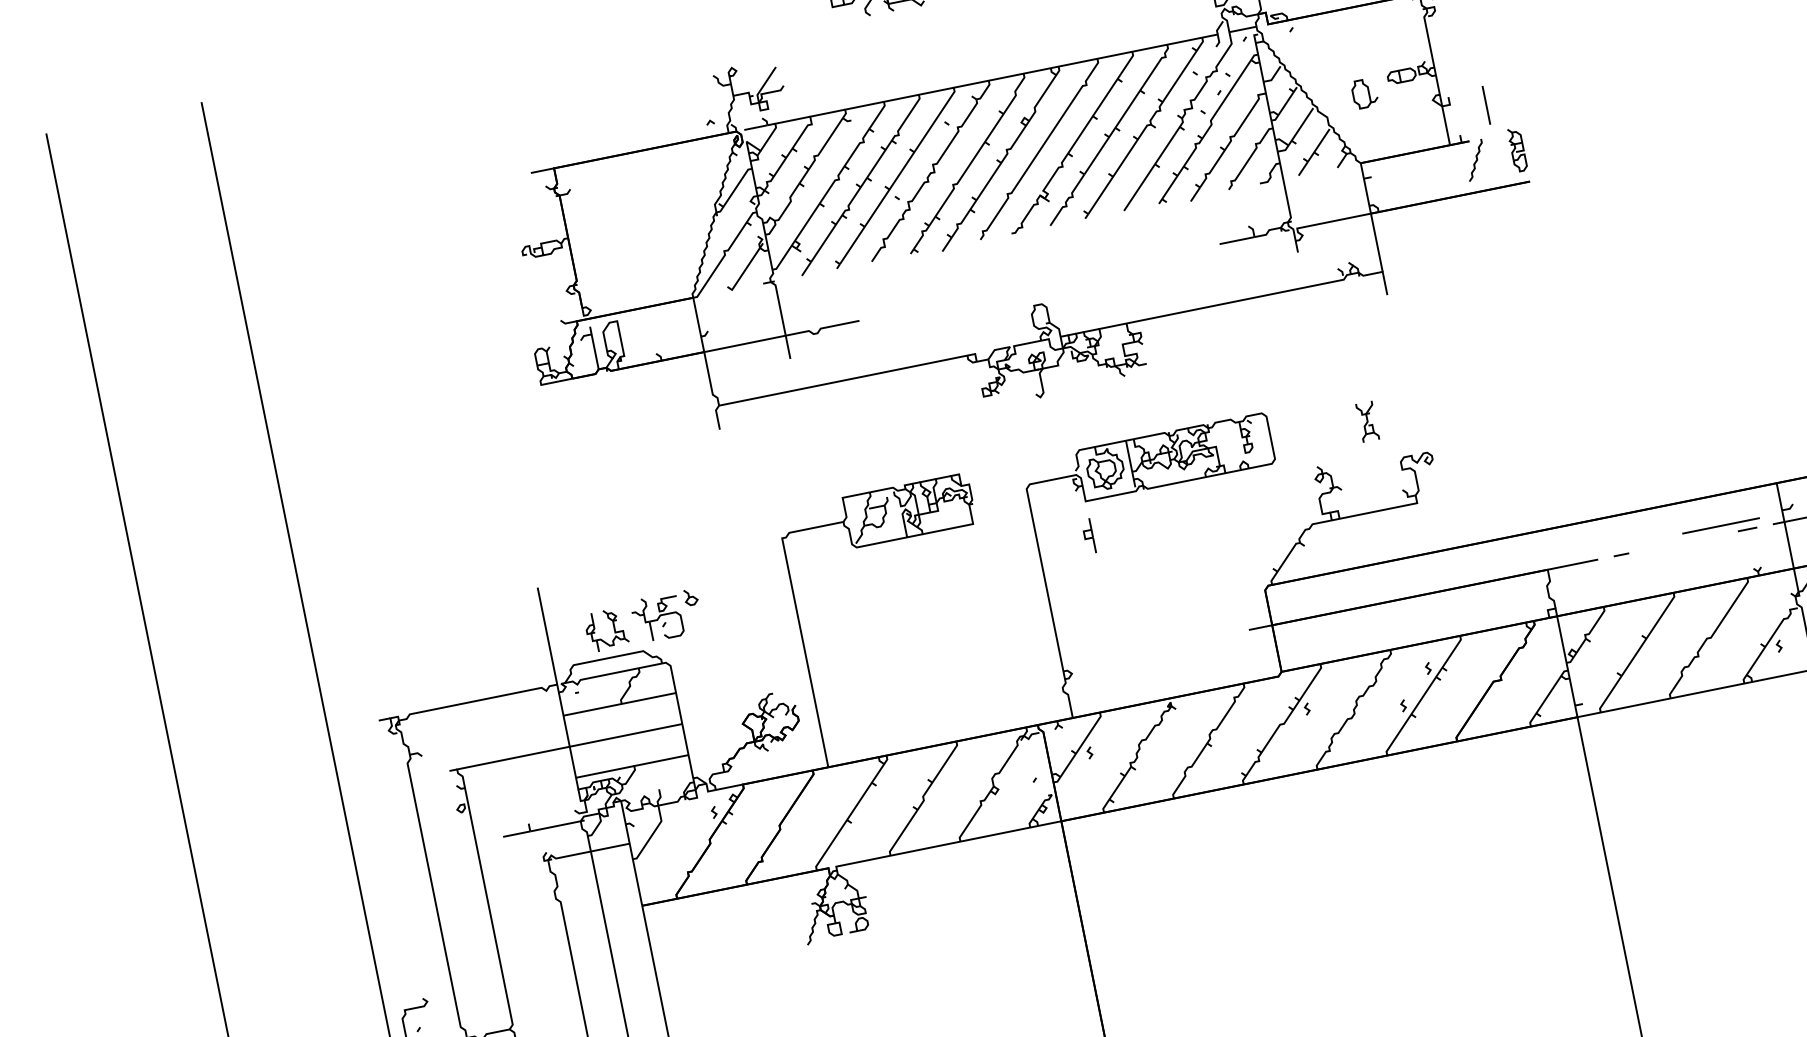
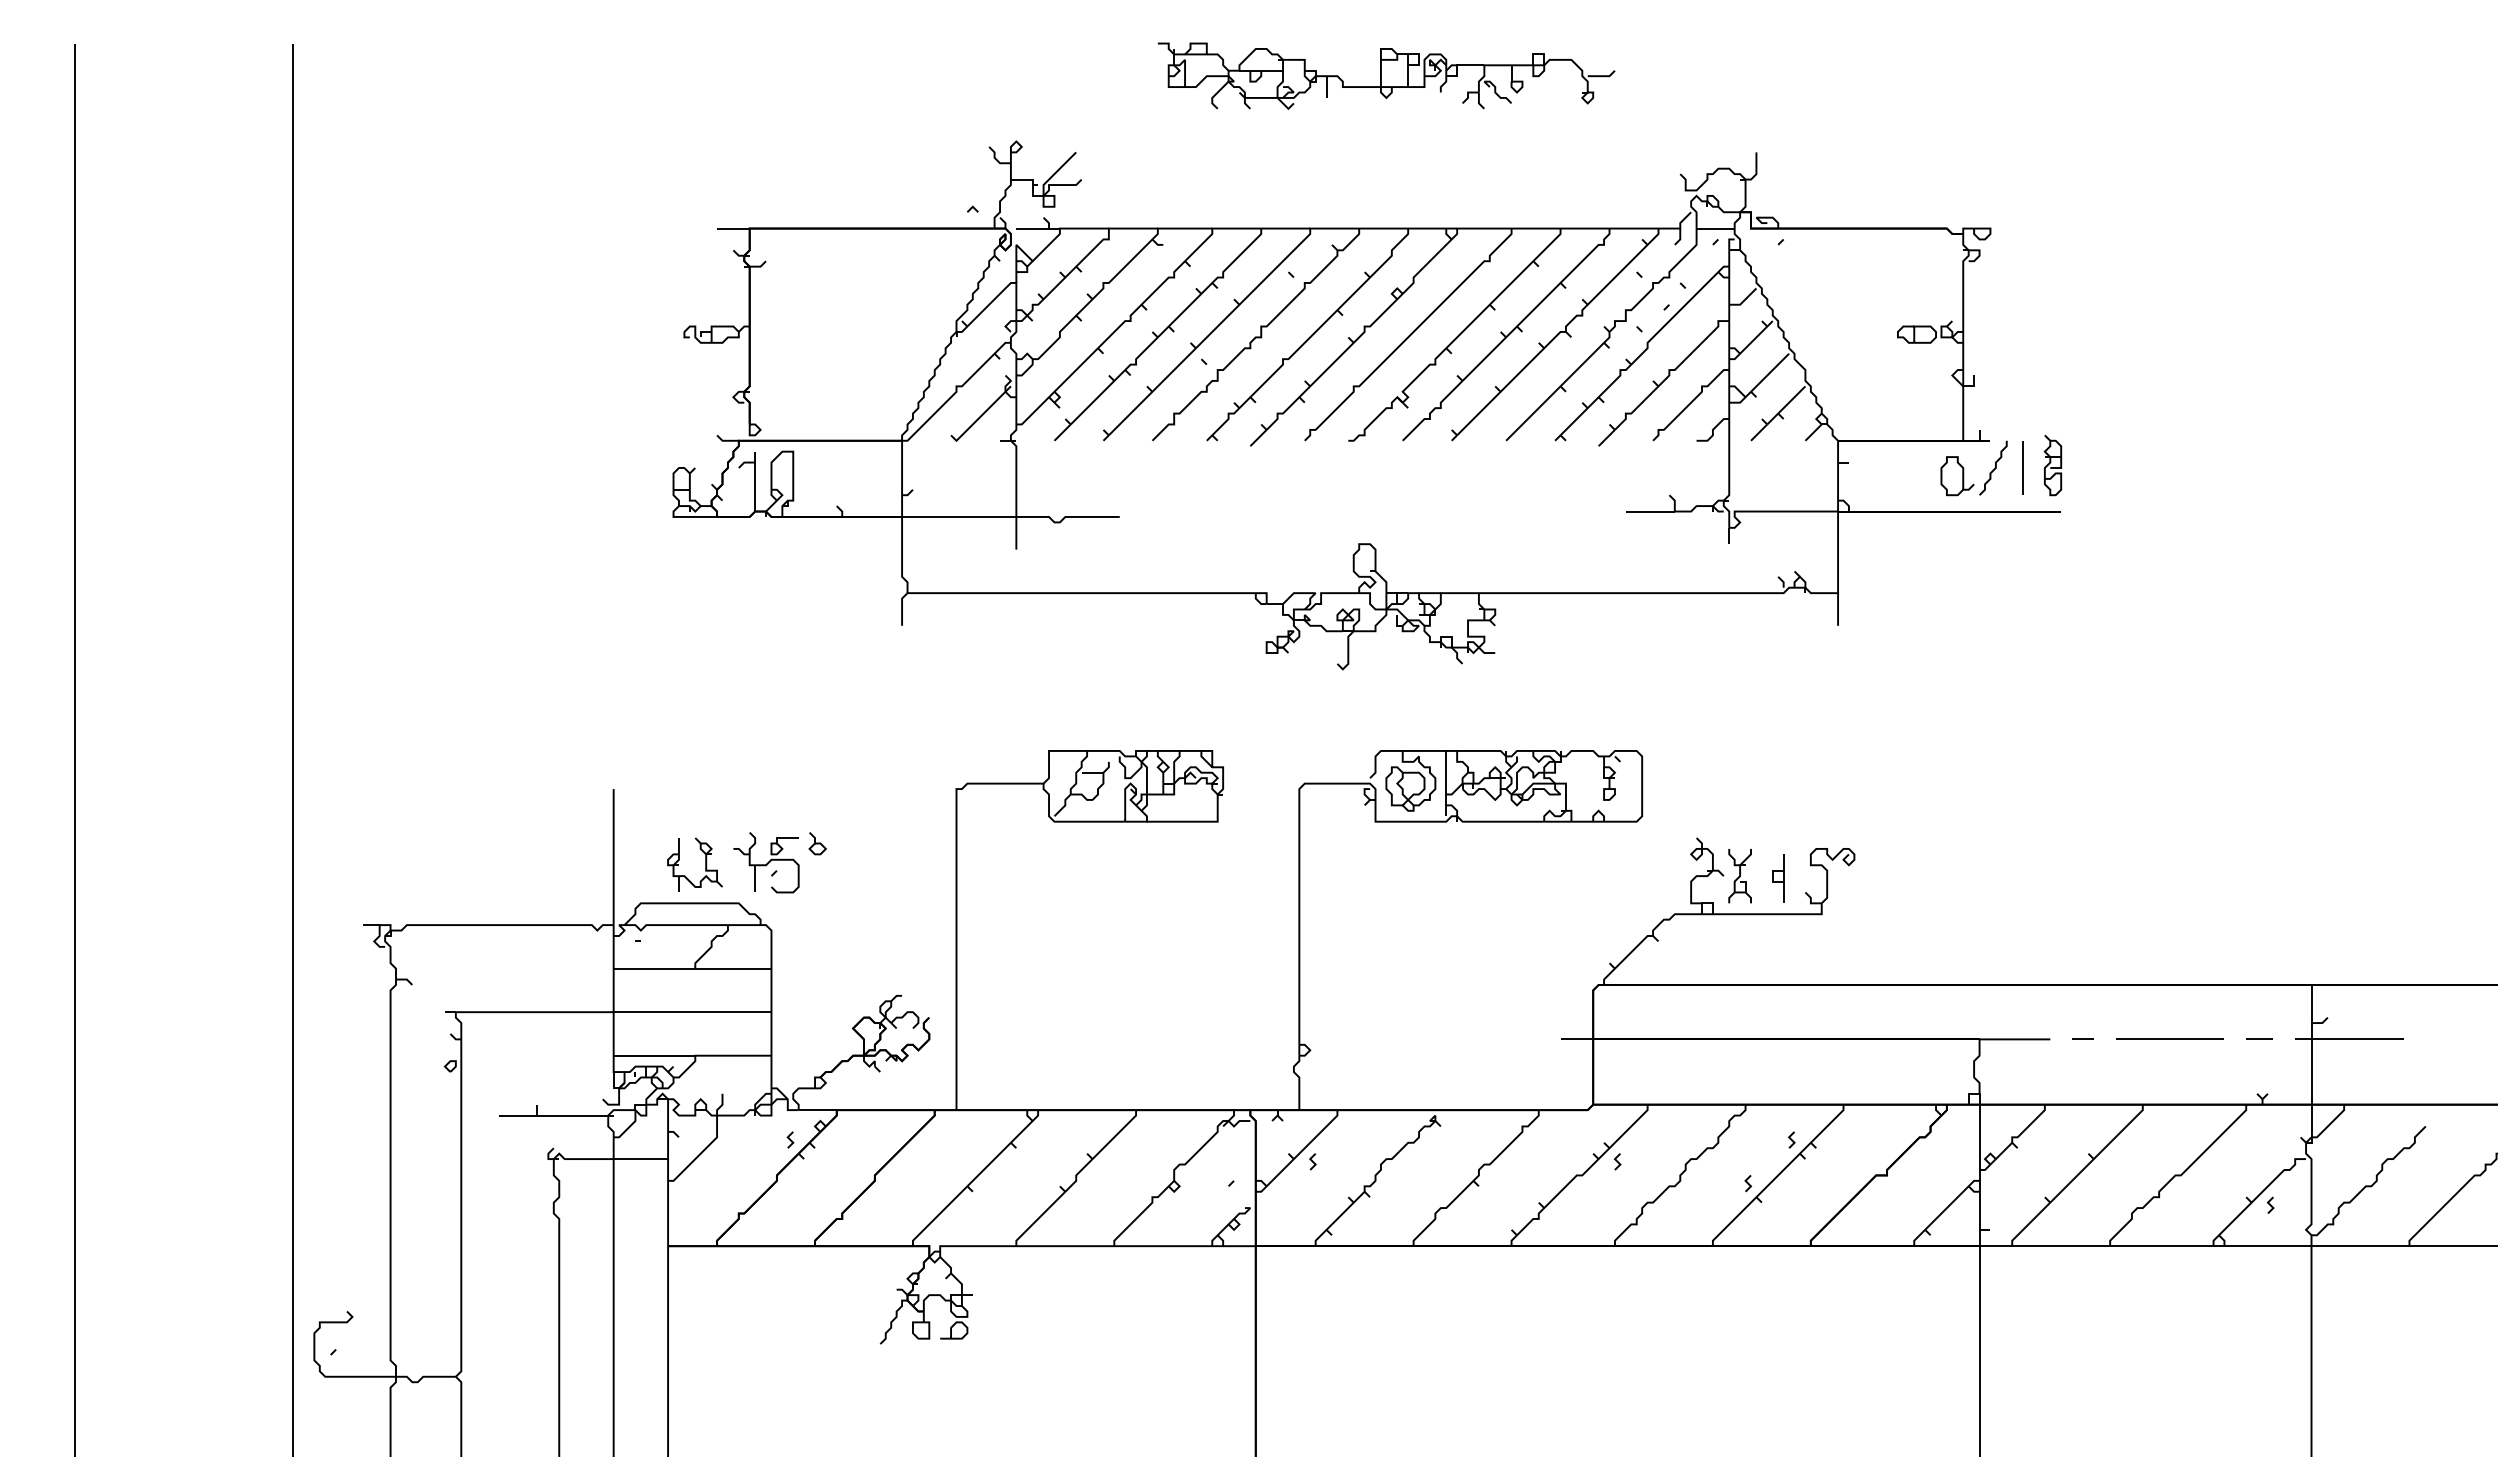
curve: (1368, 93) -> (1962, 476), moved
line: (1485, 105) -> (2022, 467), moved
part: (1367, 422) -> (1739, 876), moved
line: (1720, 525) -> (2169, 1038), moved
part: (1088, 536) -> (1778, 878), moved

